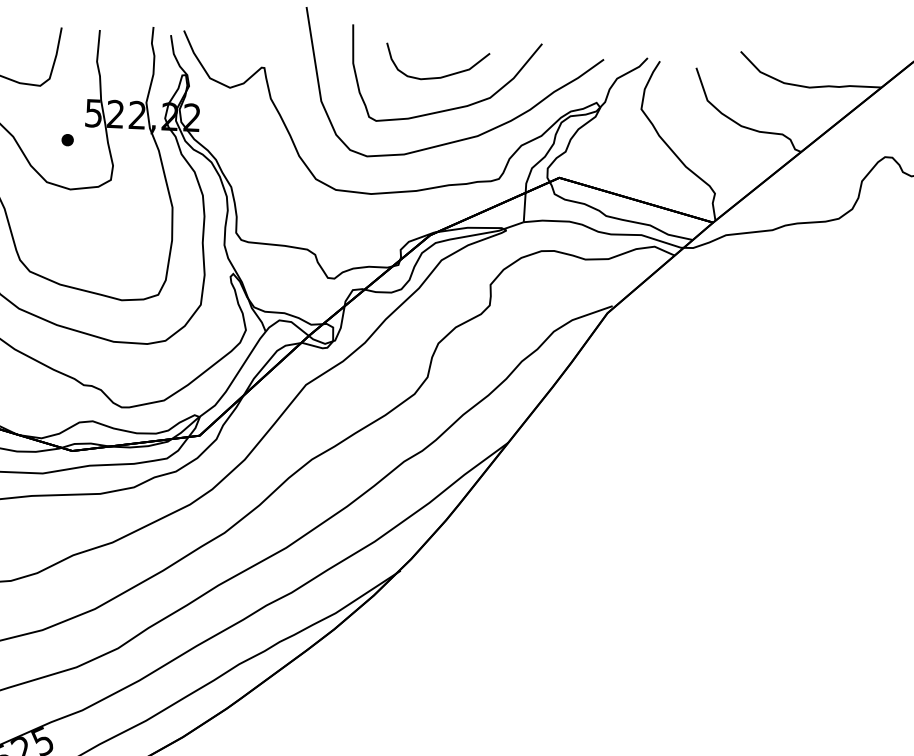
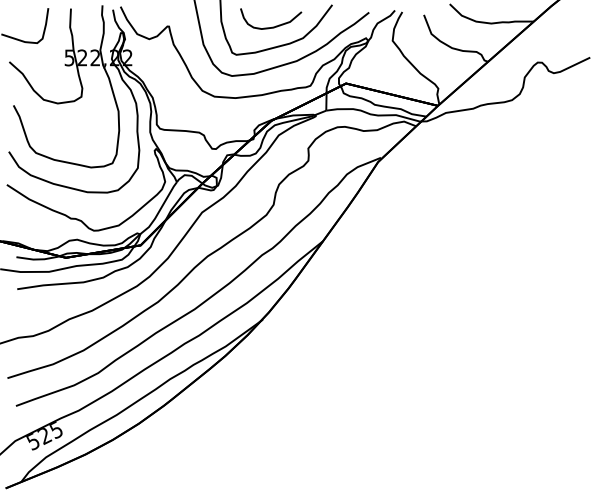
part: (67, 138) -> (54, 73), removed

